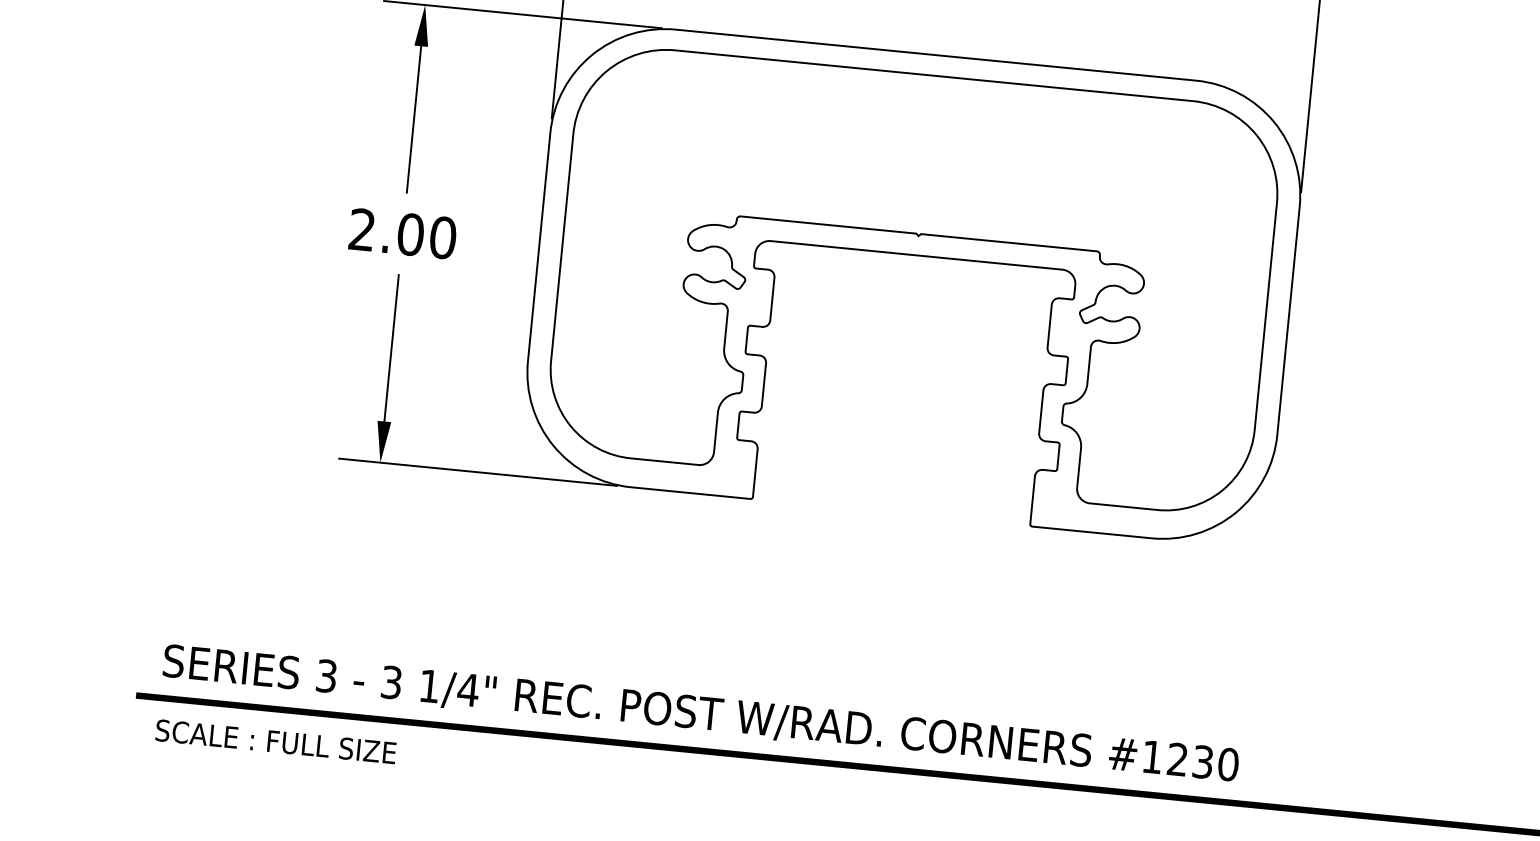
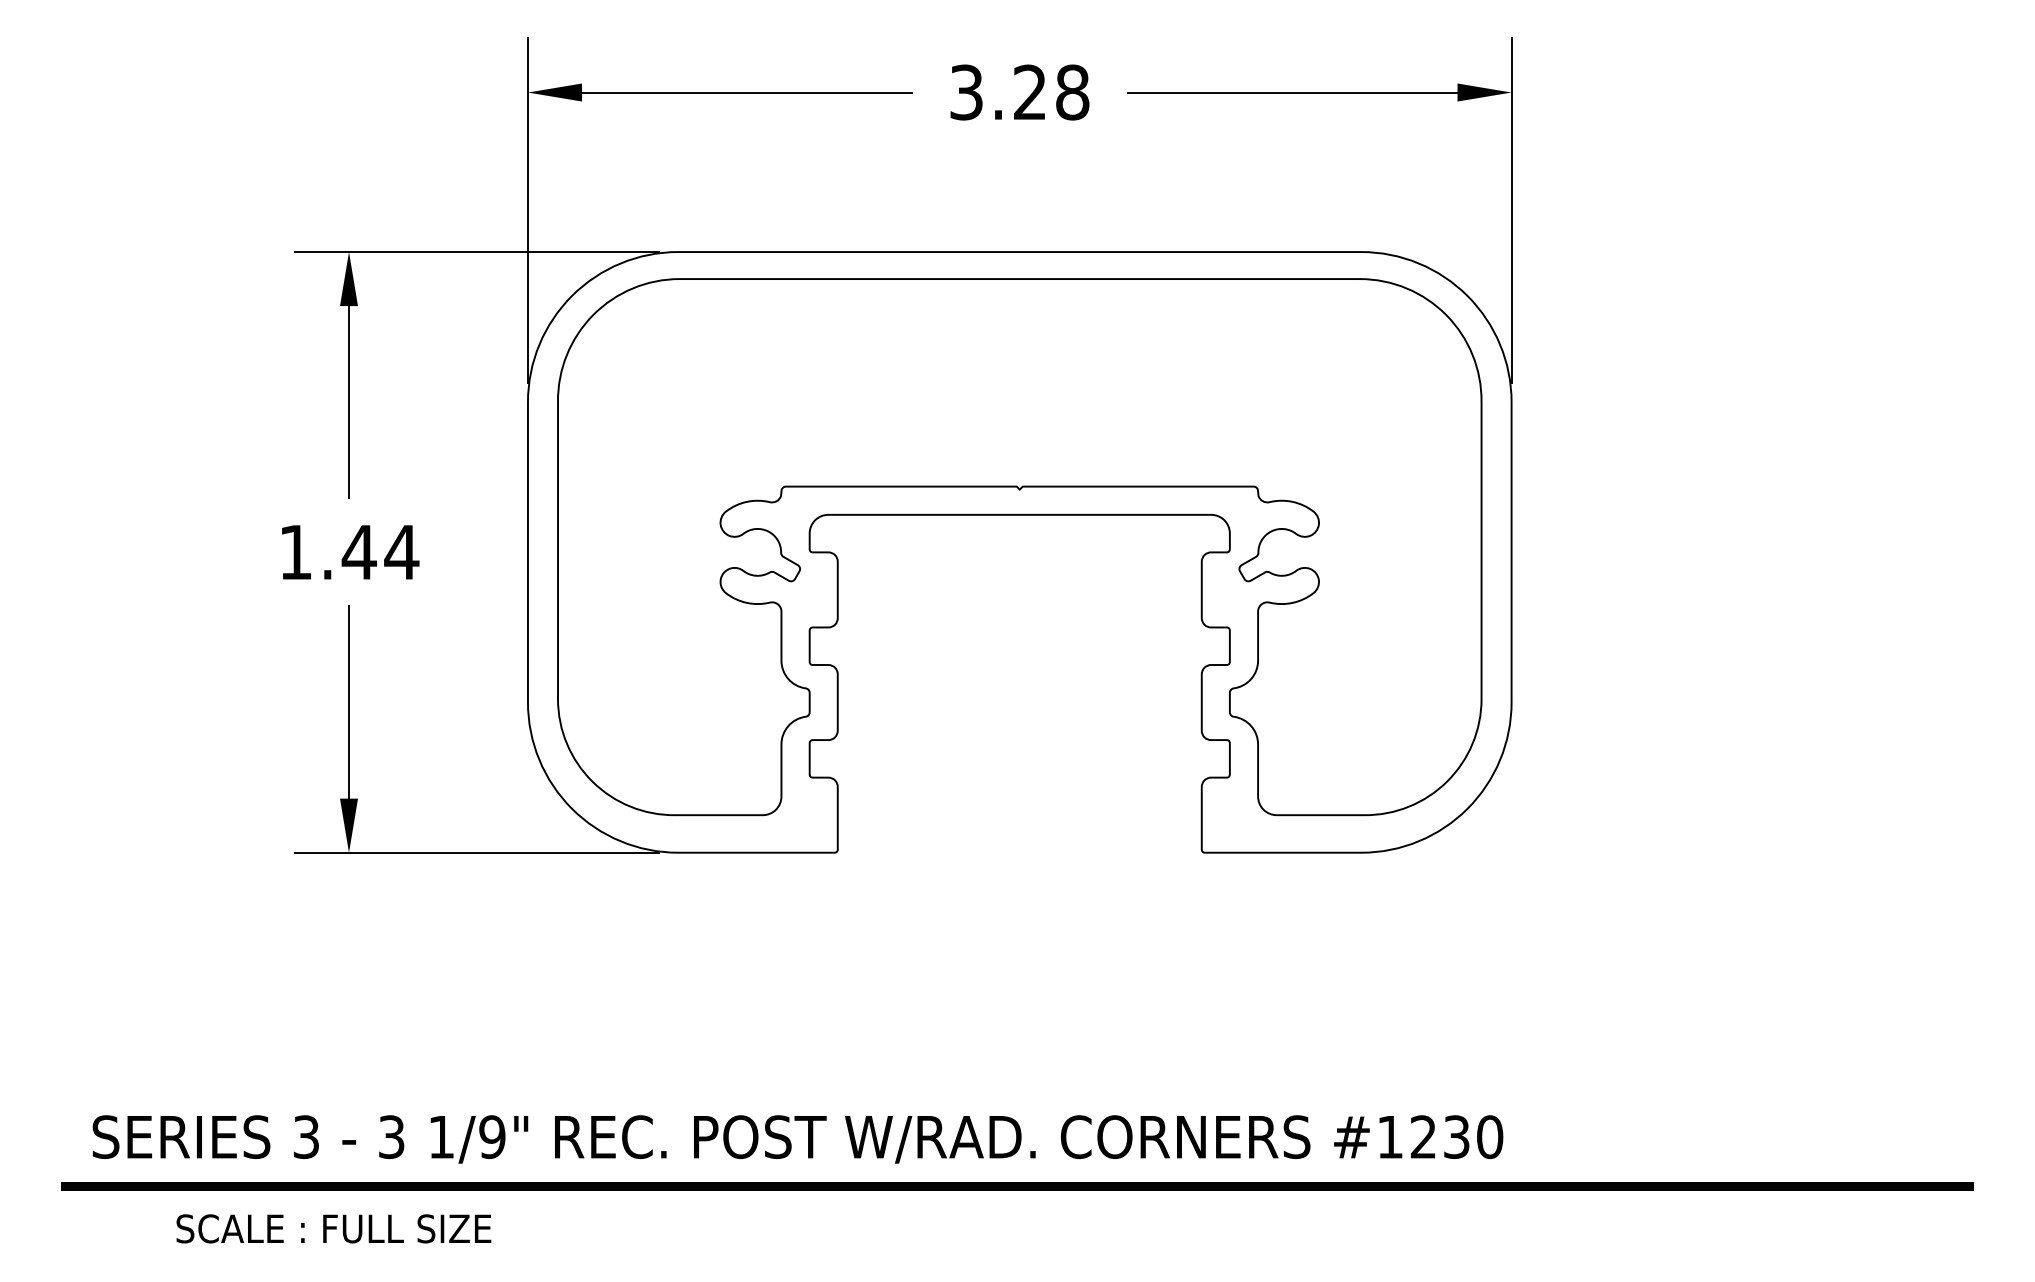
text: (403, 234) -> (349, 552), 2.00 -> 1.44
text: (468, 690) -> (492, 1137), 1/4" -> 1/9"
text: (275, 741) -> (333, 1228), moved

